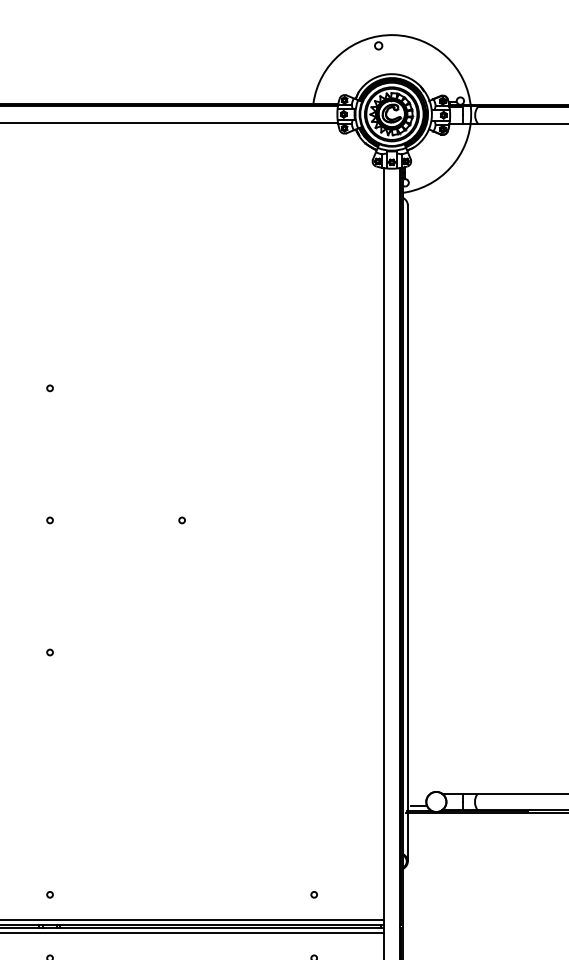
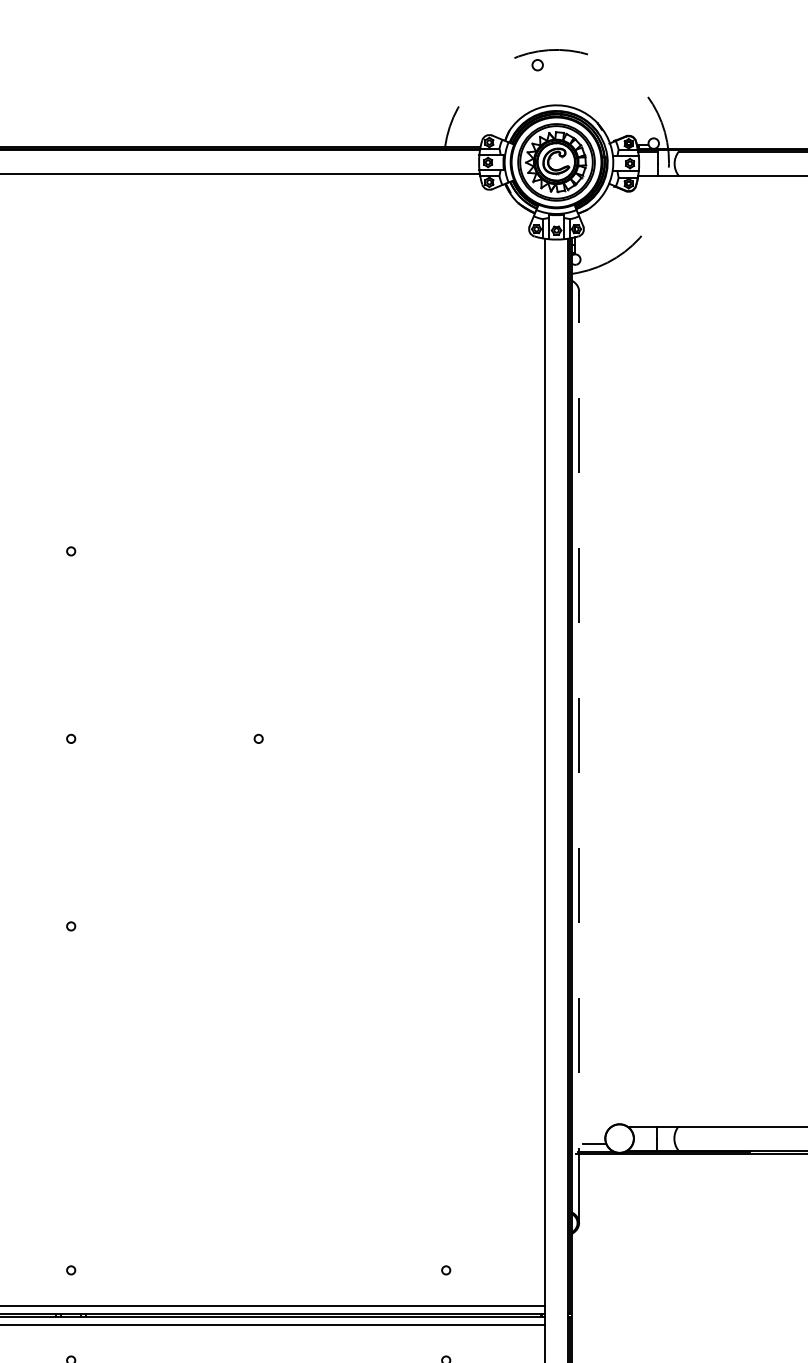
arc: (446, 56) -> (633, 80), solid -> dashed
line: (408, 533) -> (579, 757), solid -> dashed

